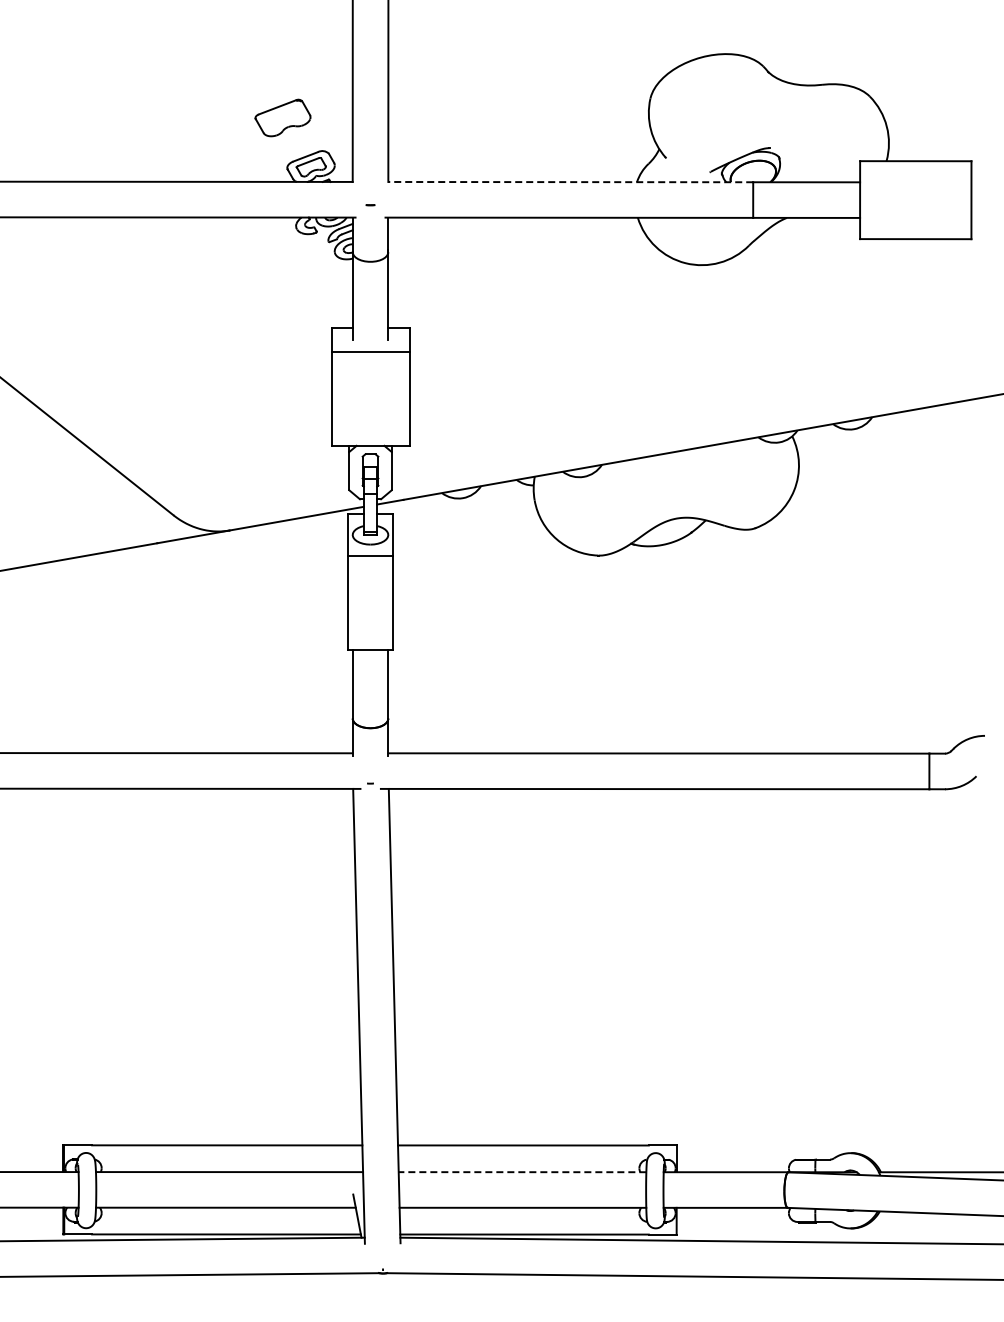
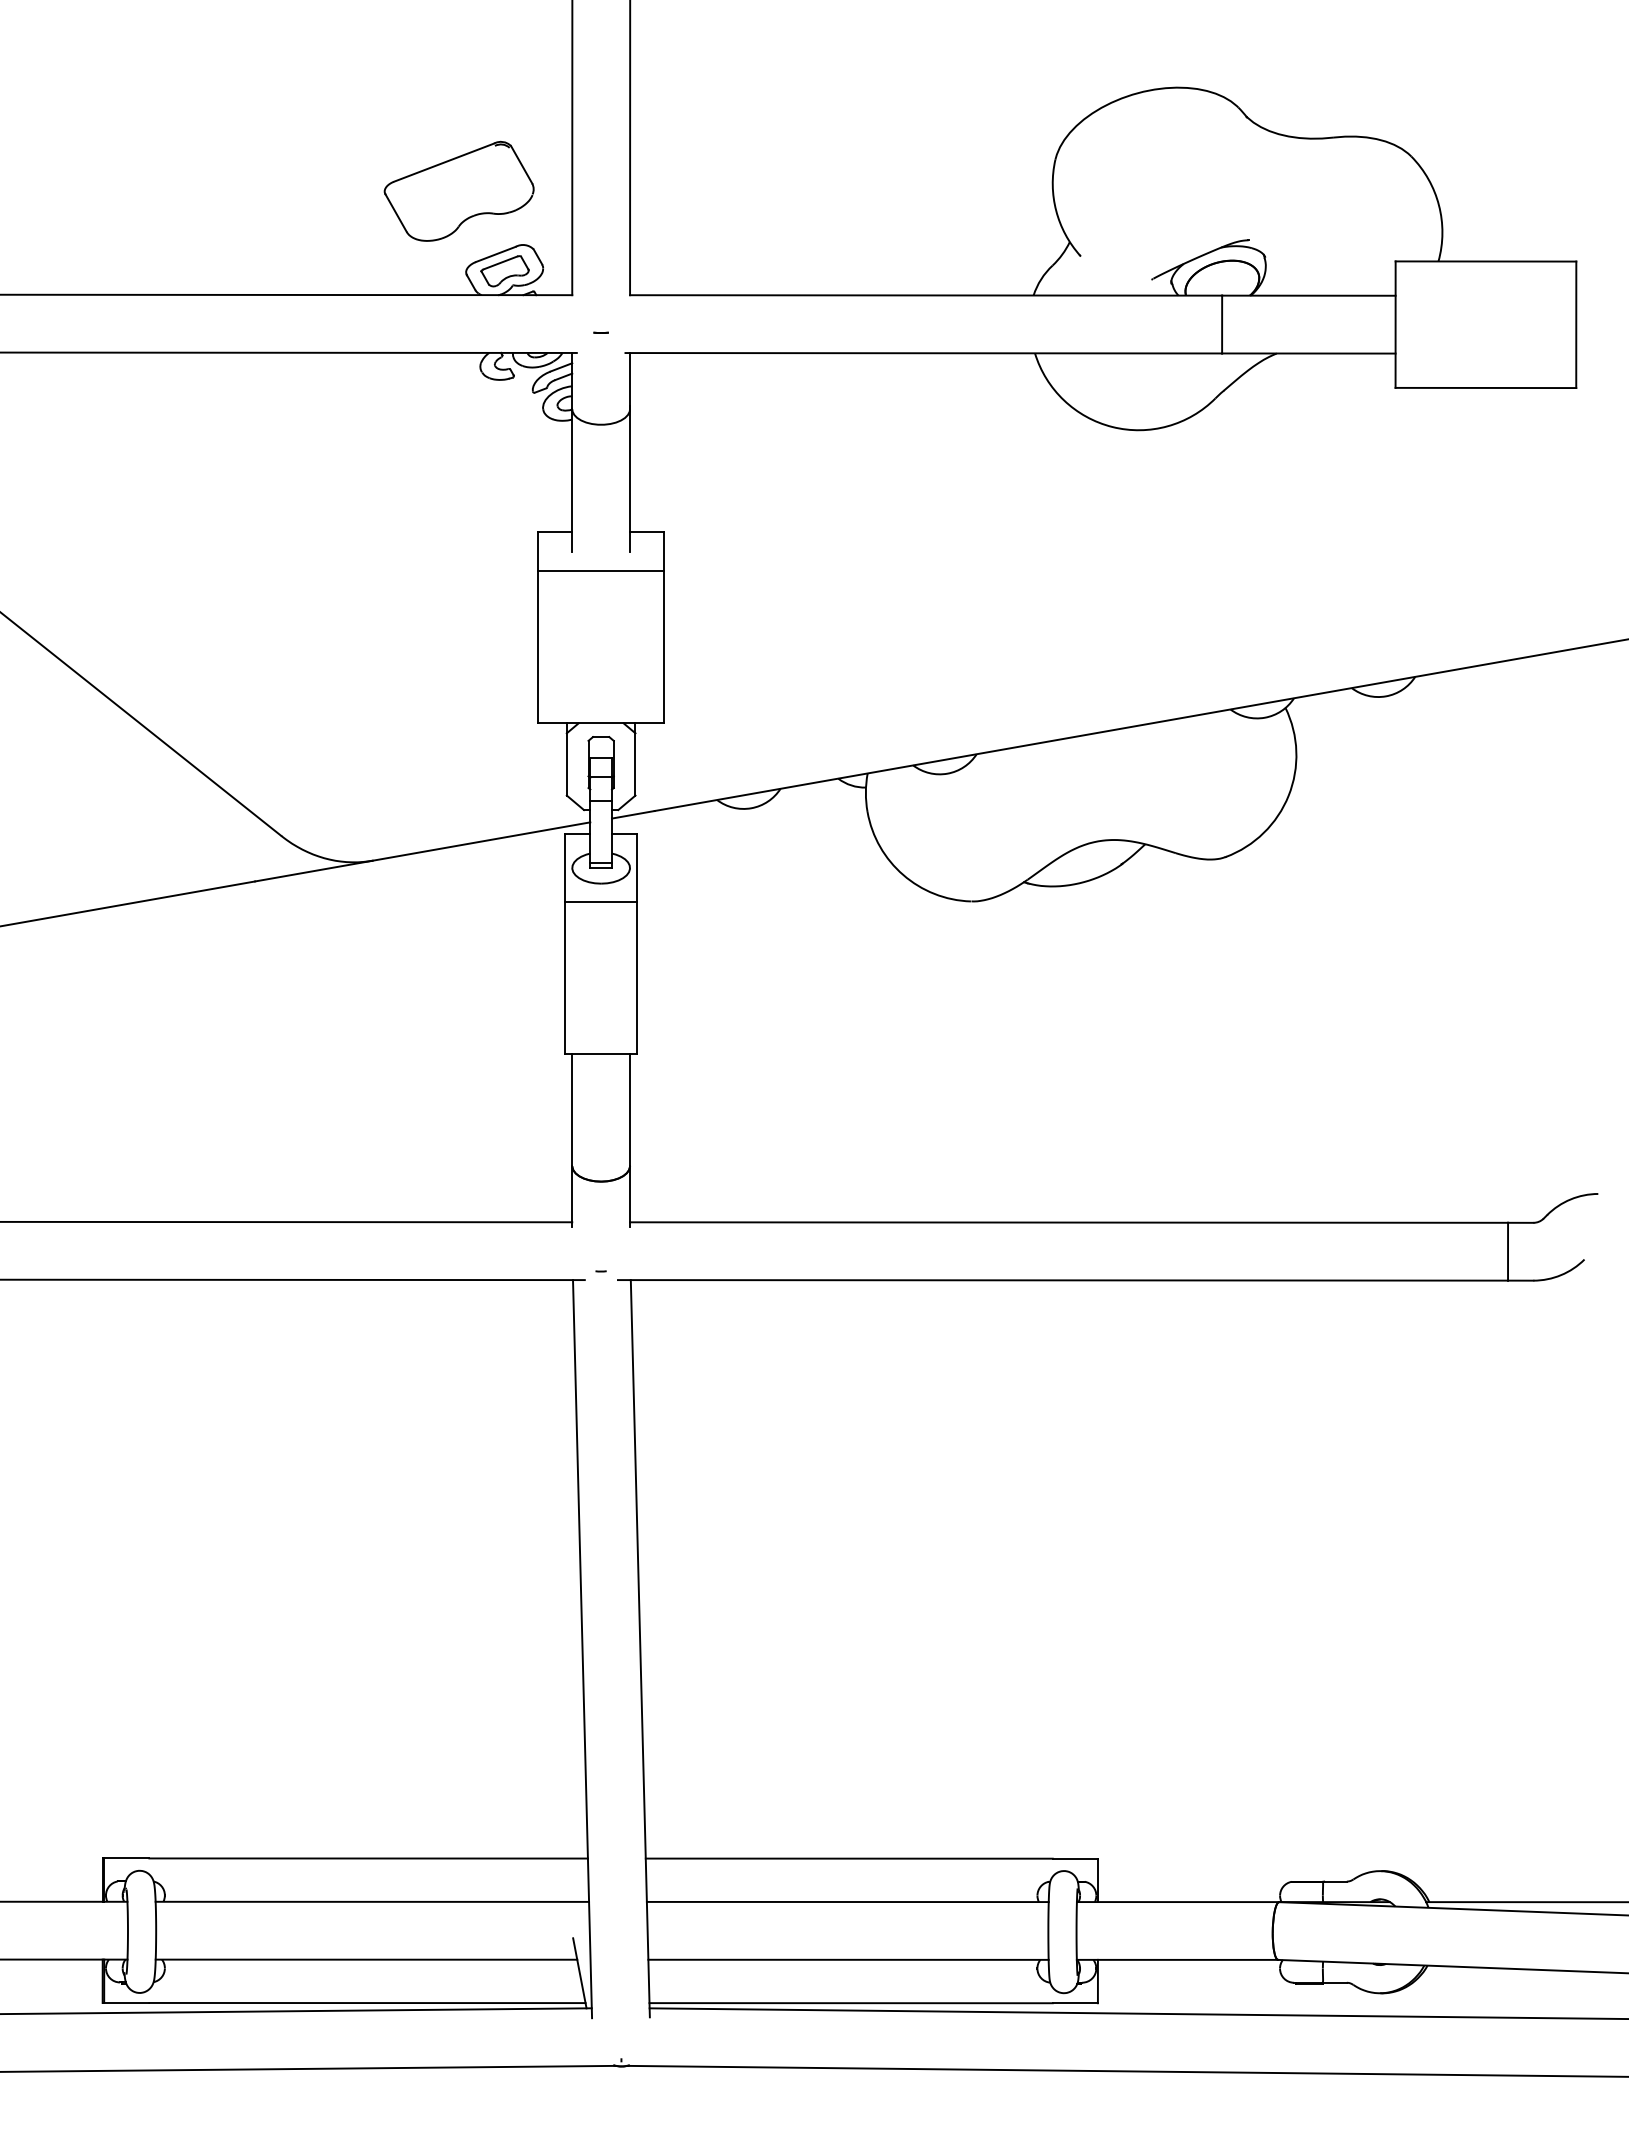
part: (282, 117) -> (458, 190), size x1.67
line: (570, 182) -> (925, 296), dashed -> solid
line: (522, 1172) -> (847, 1902), dashed -> solid

